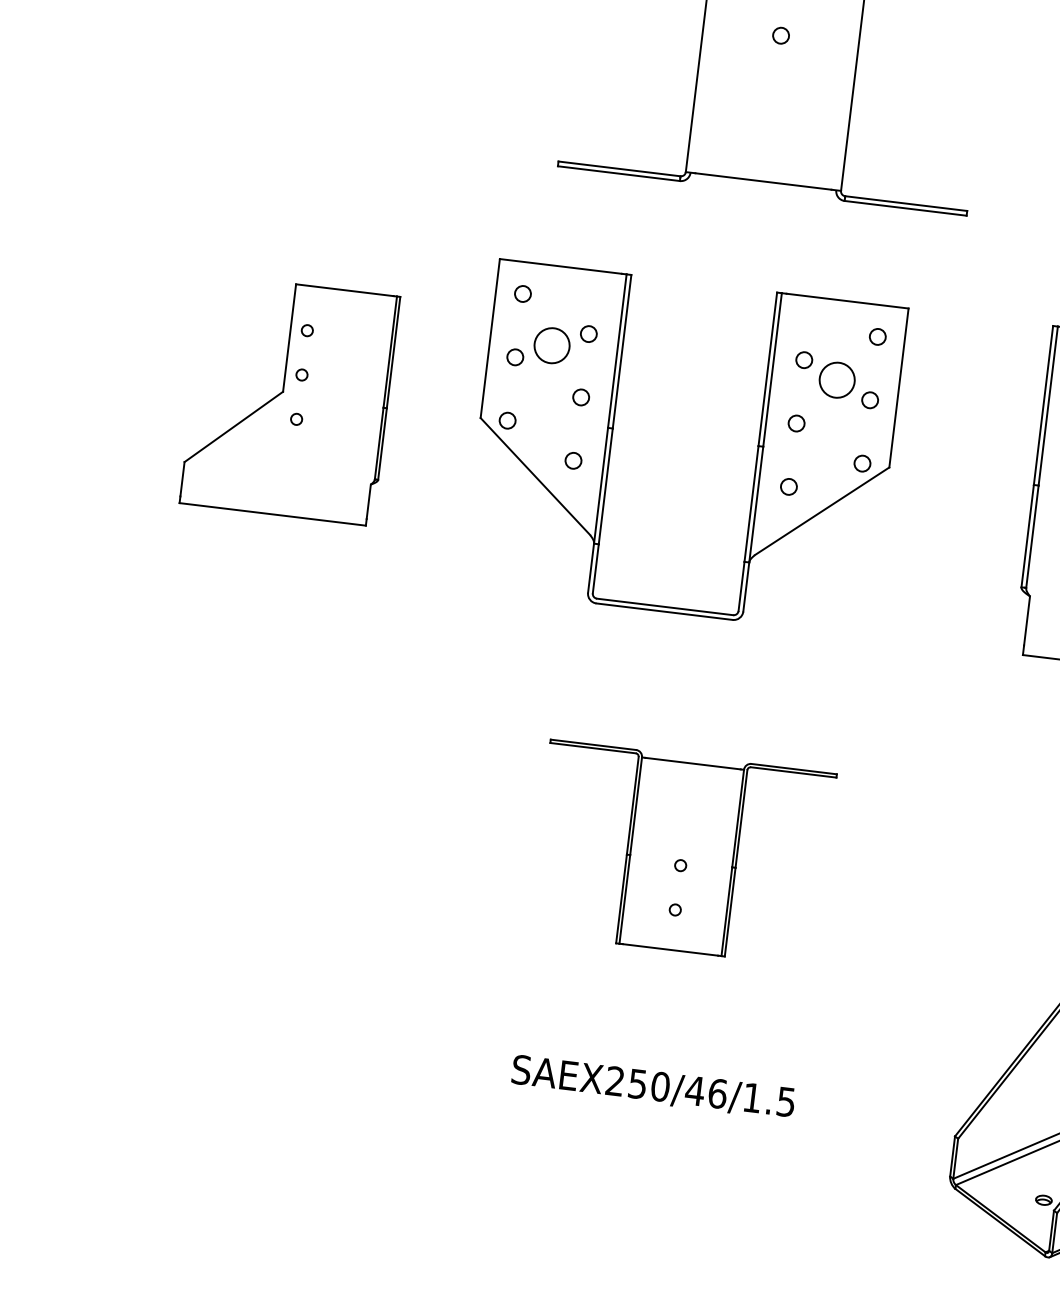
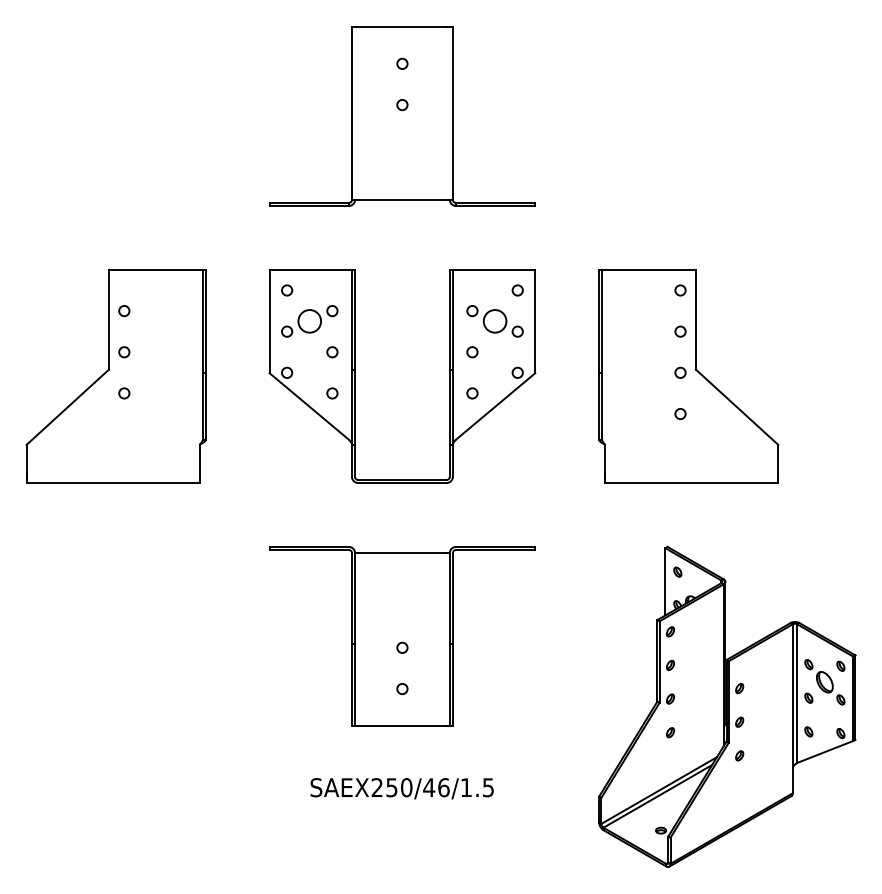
part: (289, 399) -> (115, 376), size x1.43
part: (612, 439) -> (355, 376), moved
part: (682, 853) -> (402, 636), size x1.43

